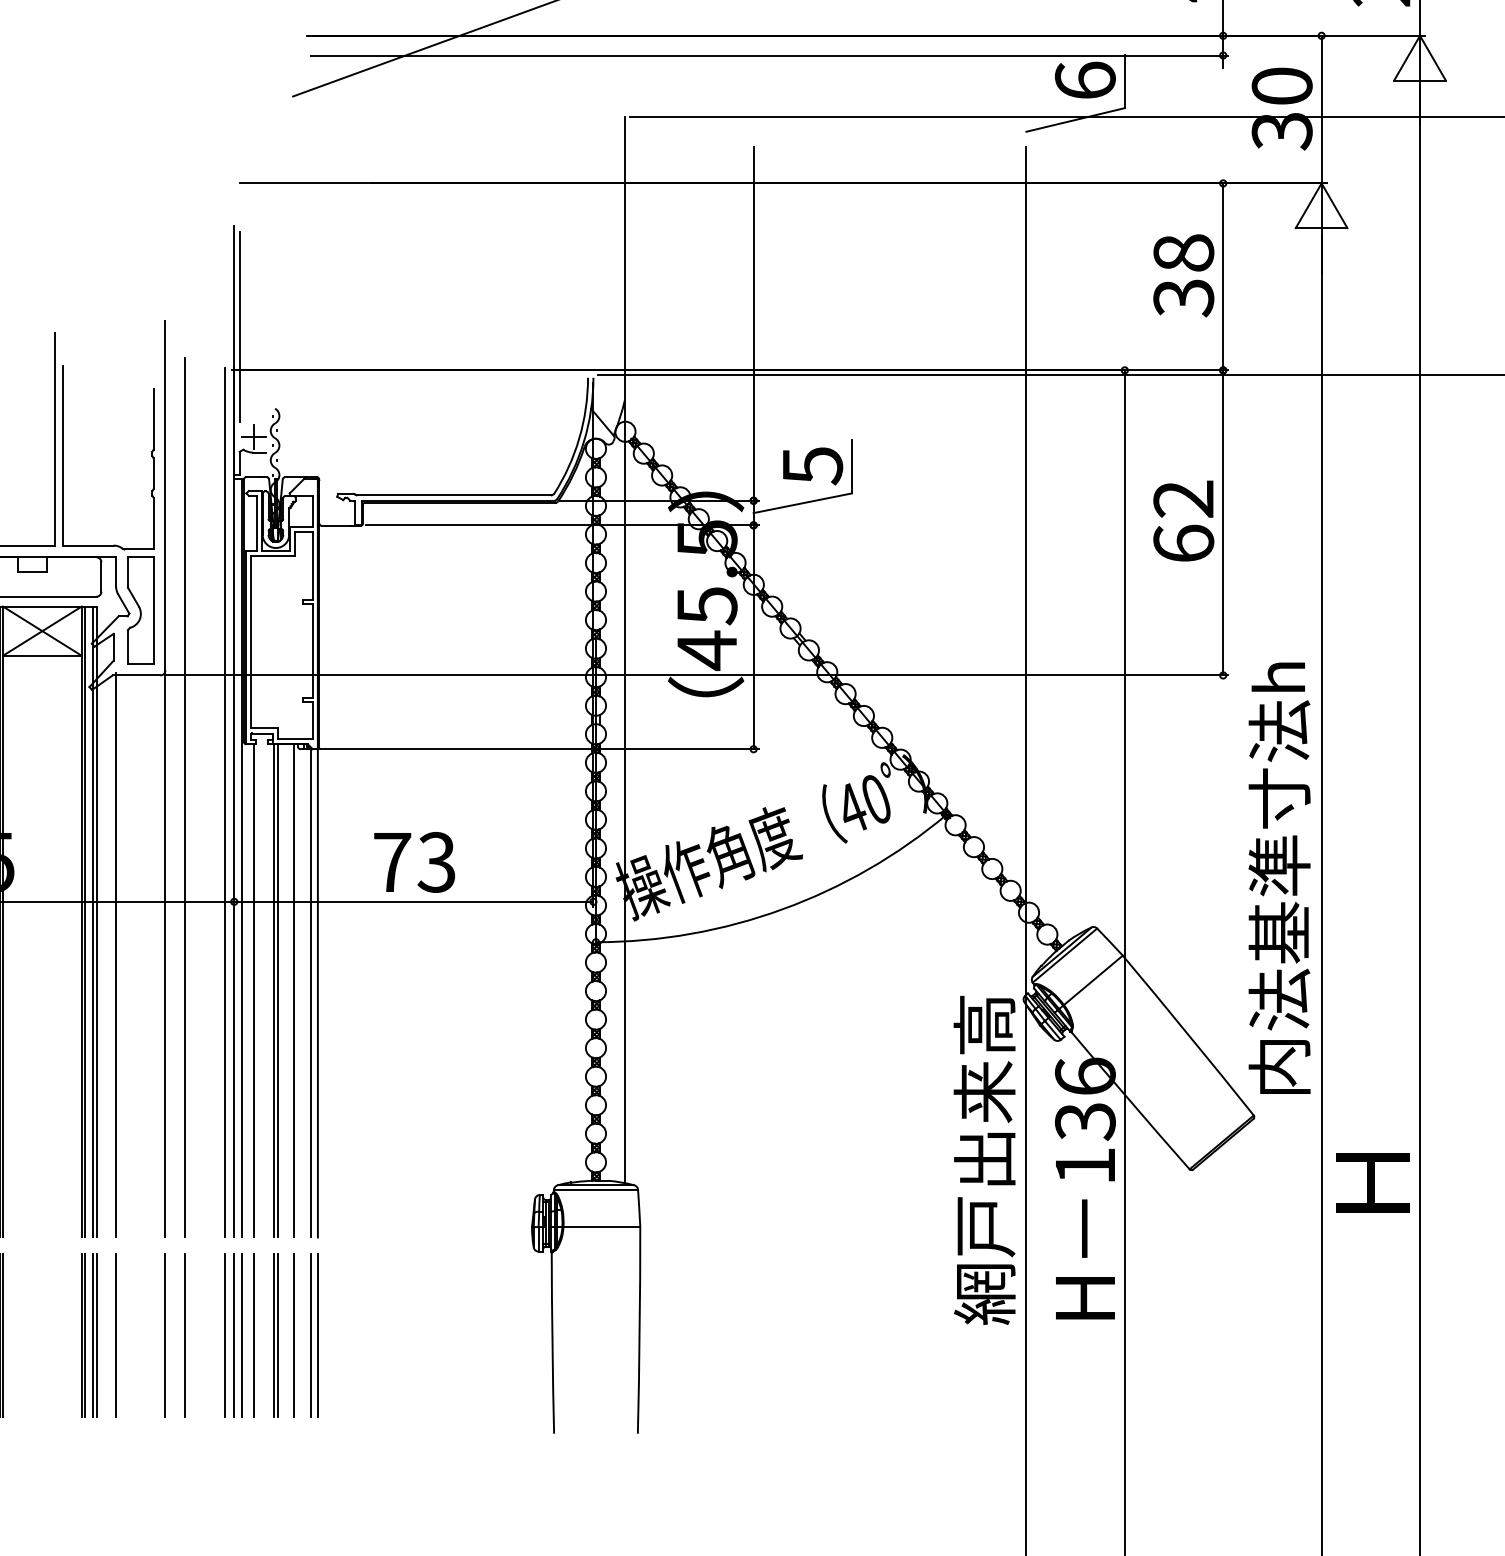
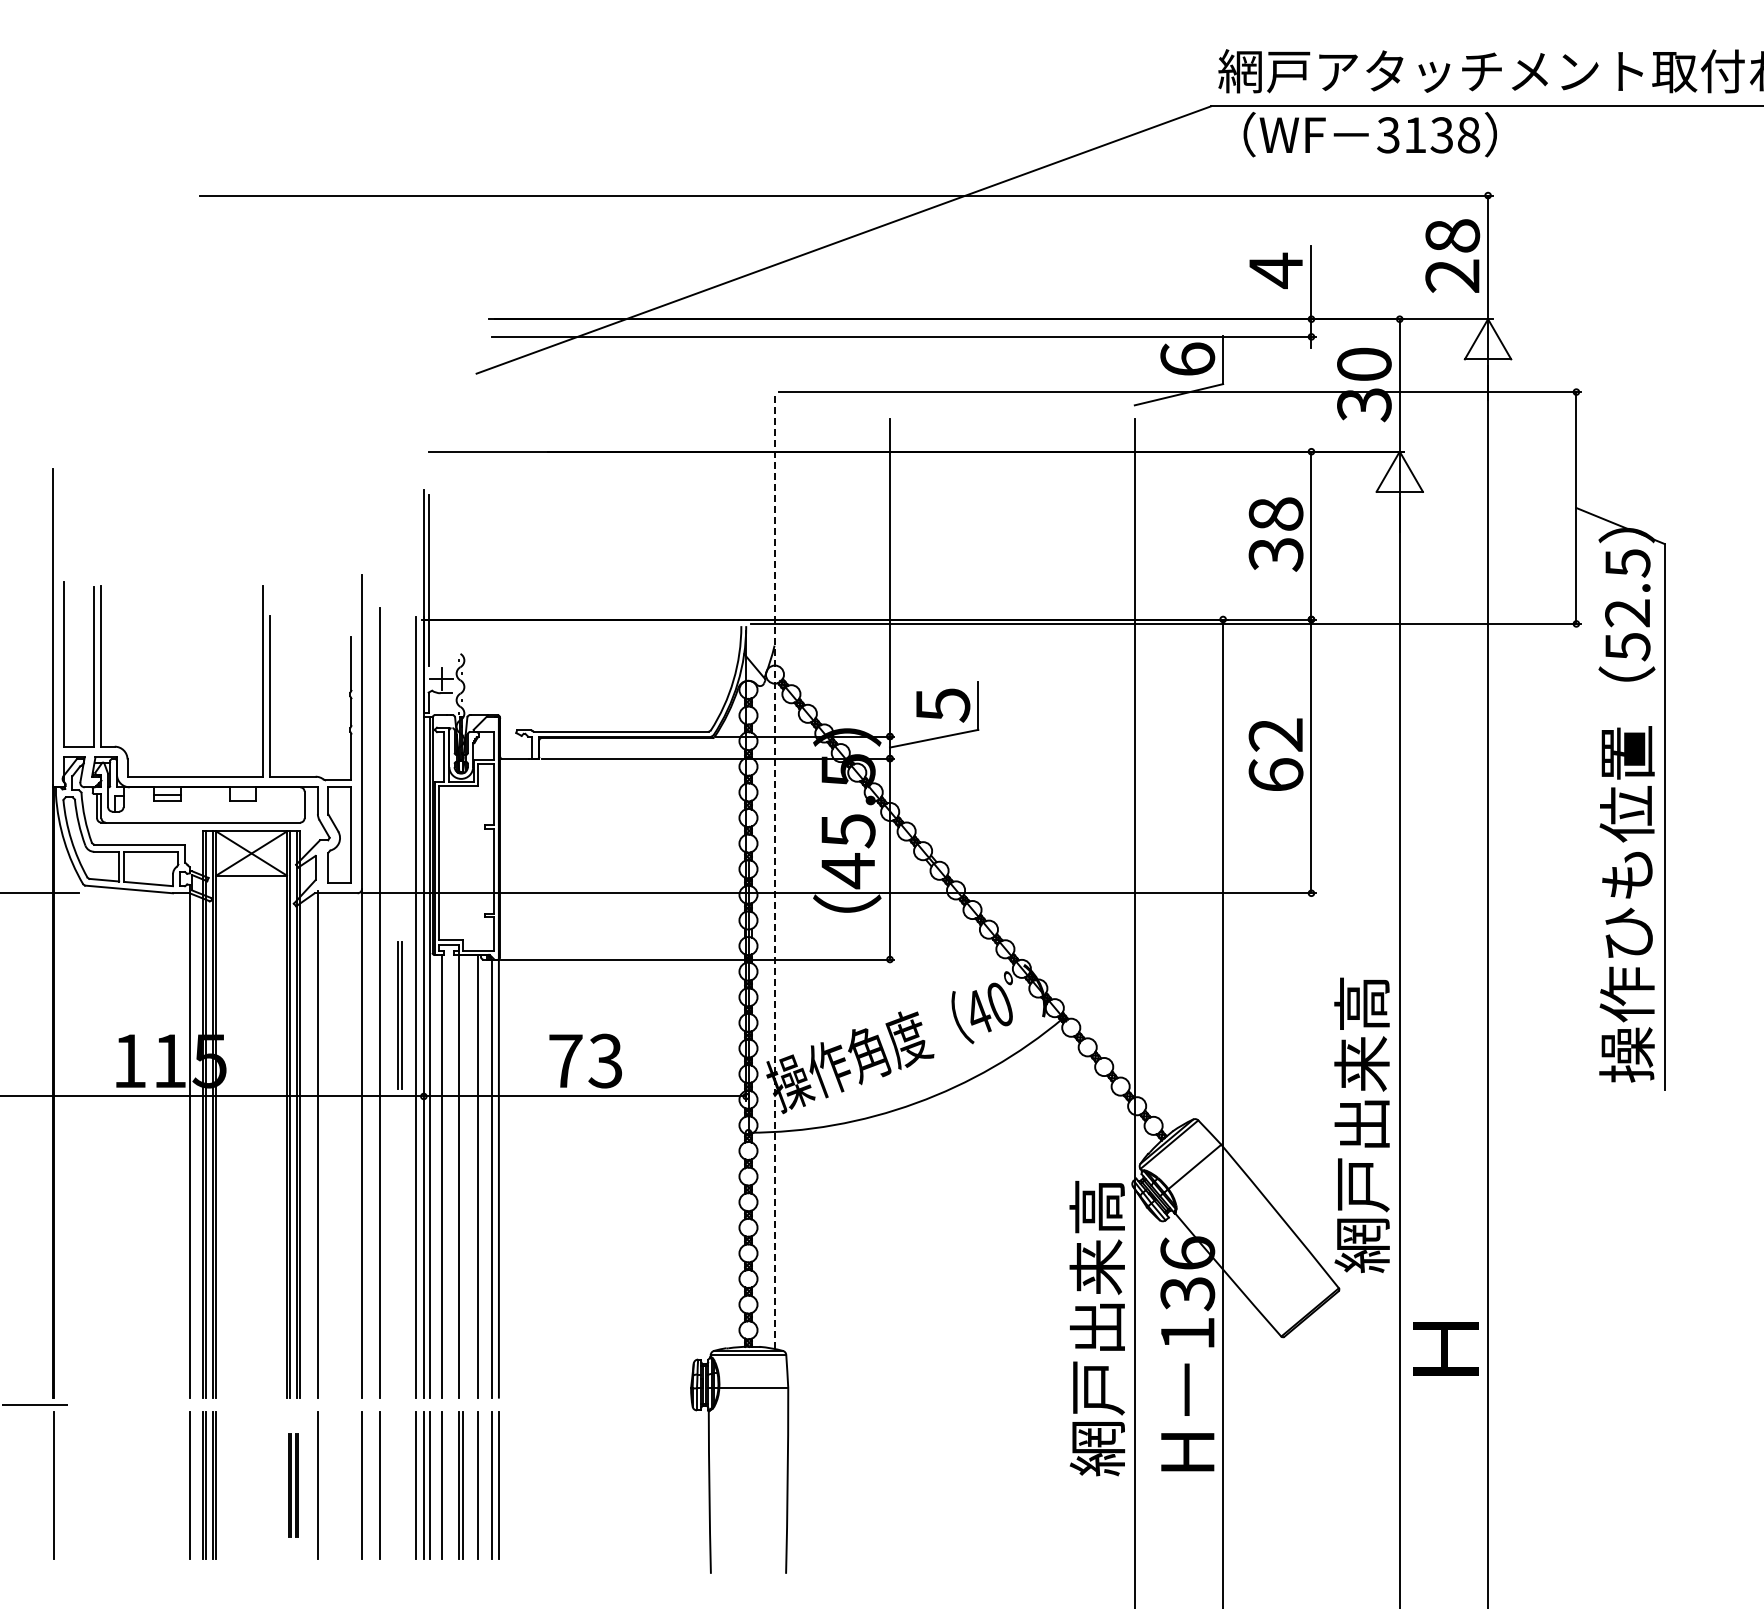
line: (624, 650) -> (774, 870), solid -> dashed
part: (207, 811) -> (399, 1015), added
text: (1278, 880) -> (1361, 1077), 内法基準寸法h -> 網戸出来高
line: (278, 991) -> (463, 1176), removed
part: (89, 1335) -> (293, 1485), size x0.7

